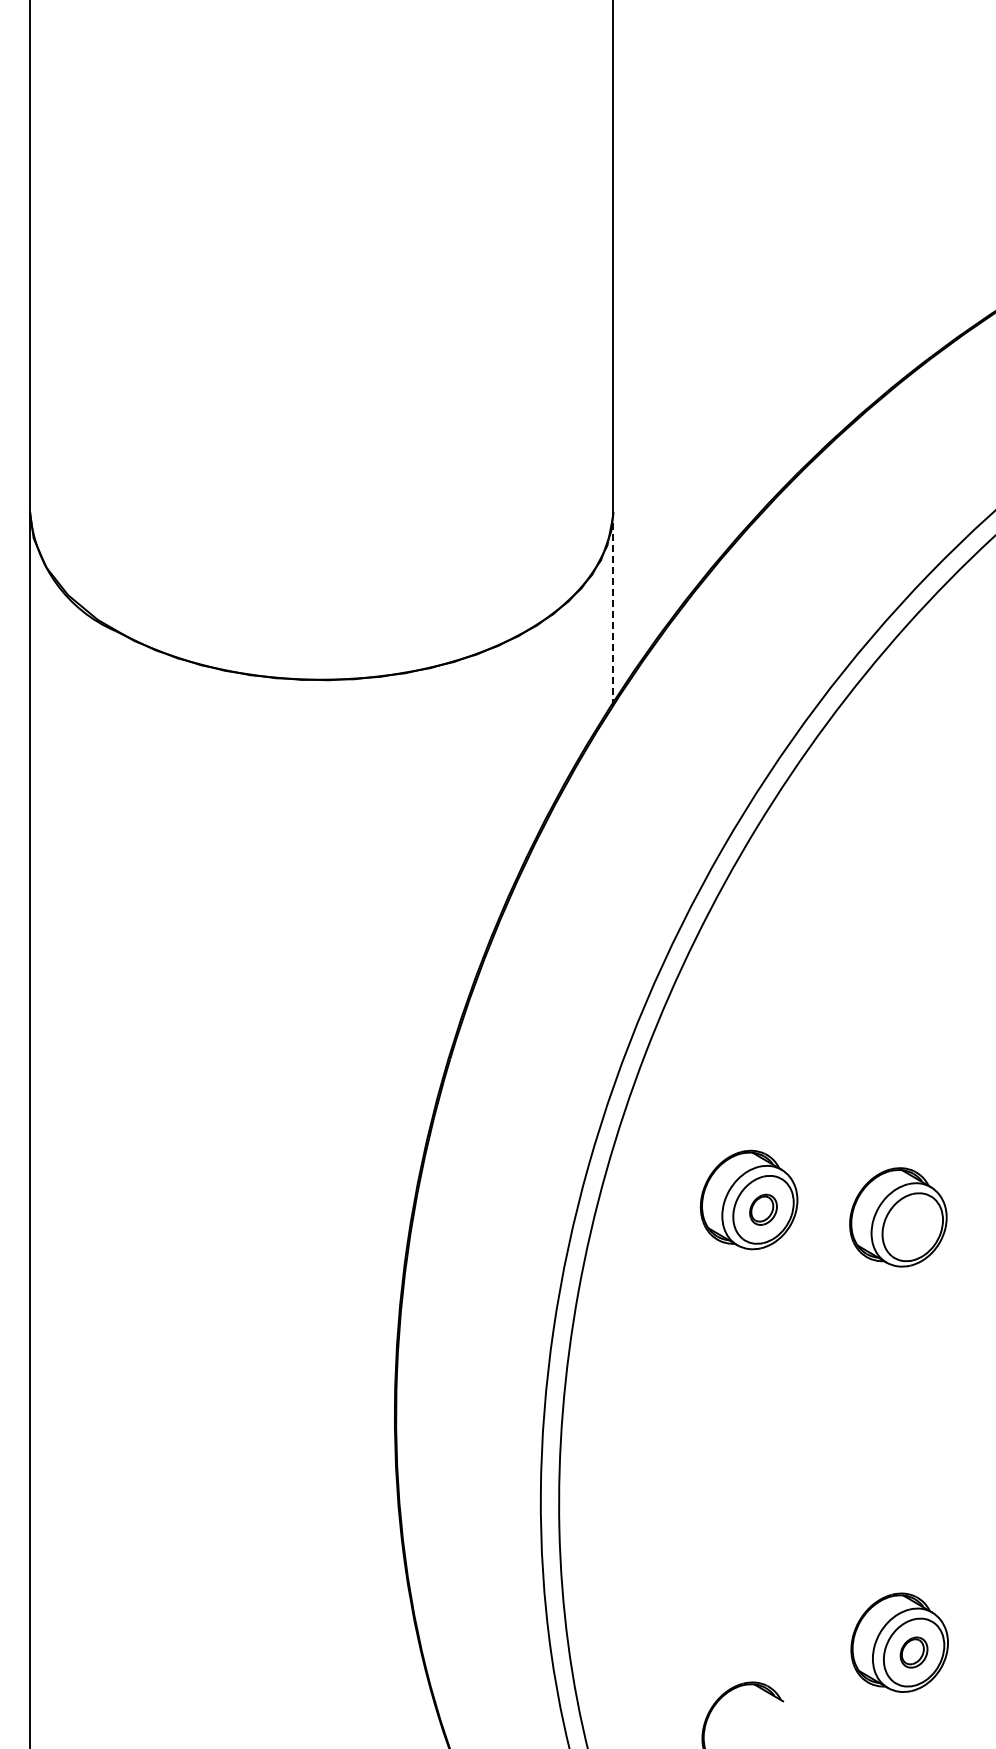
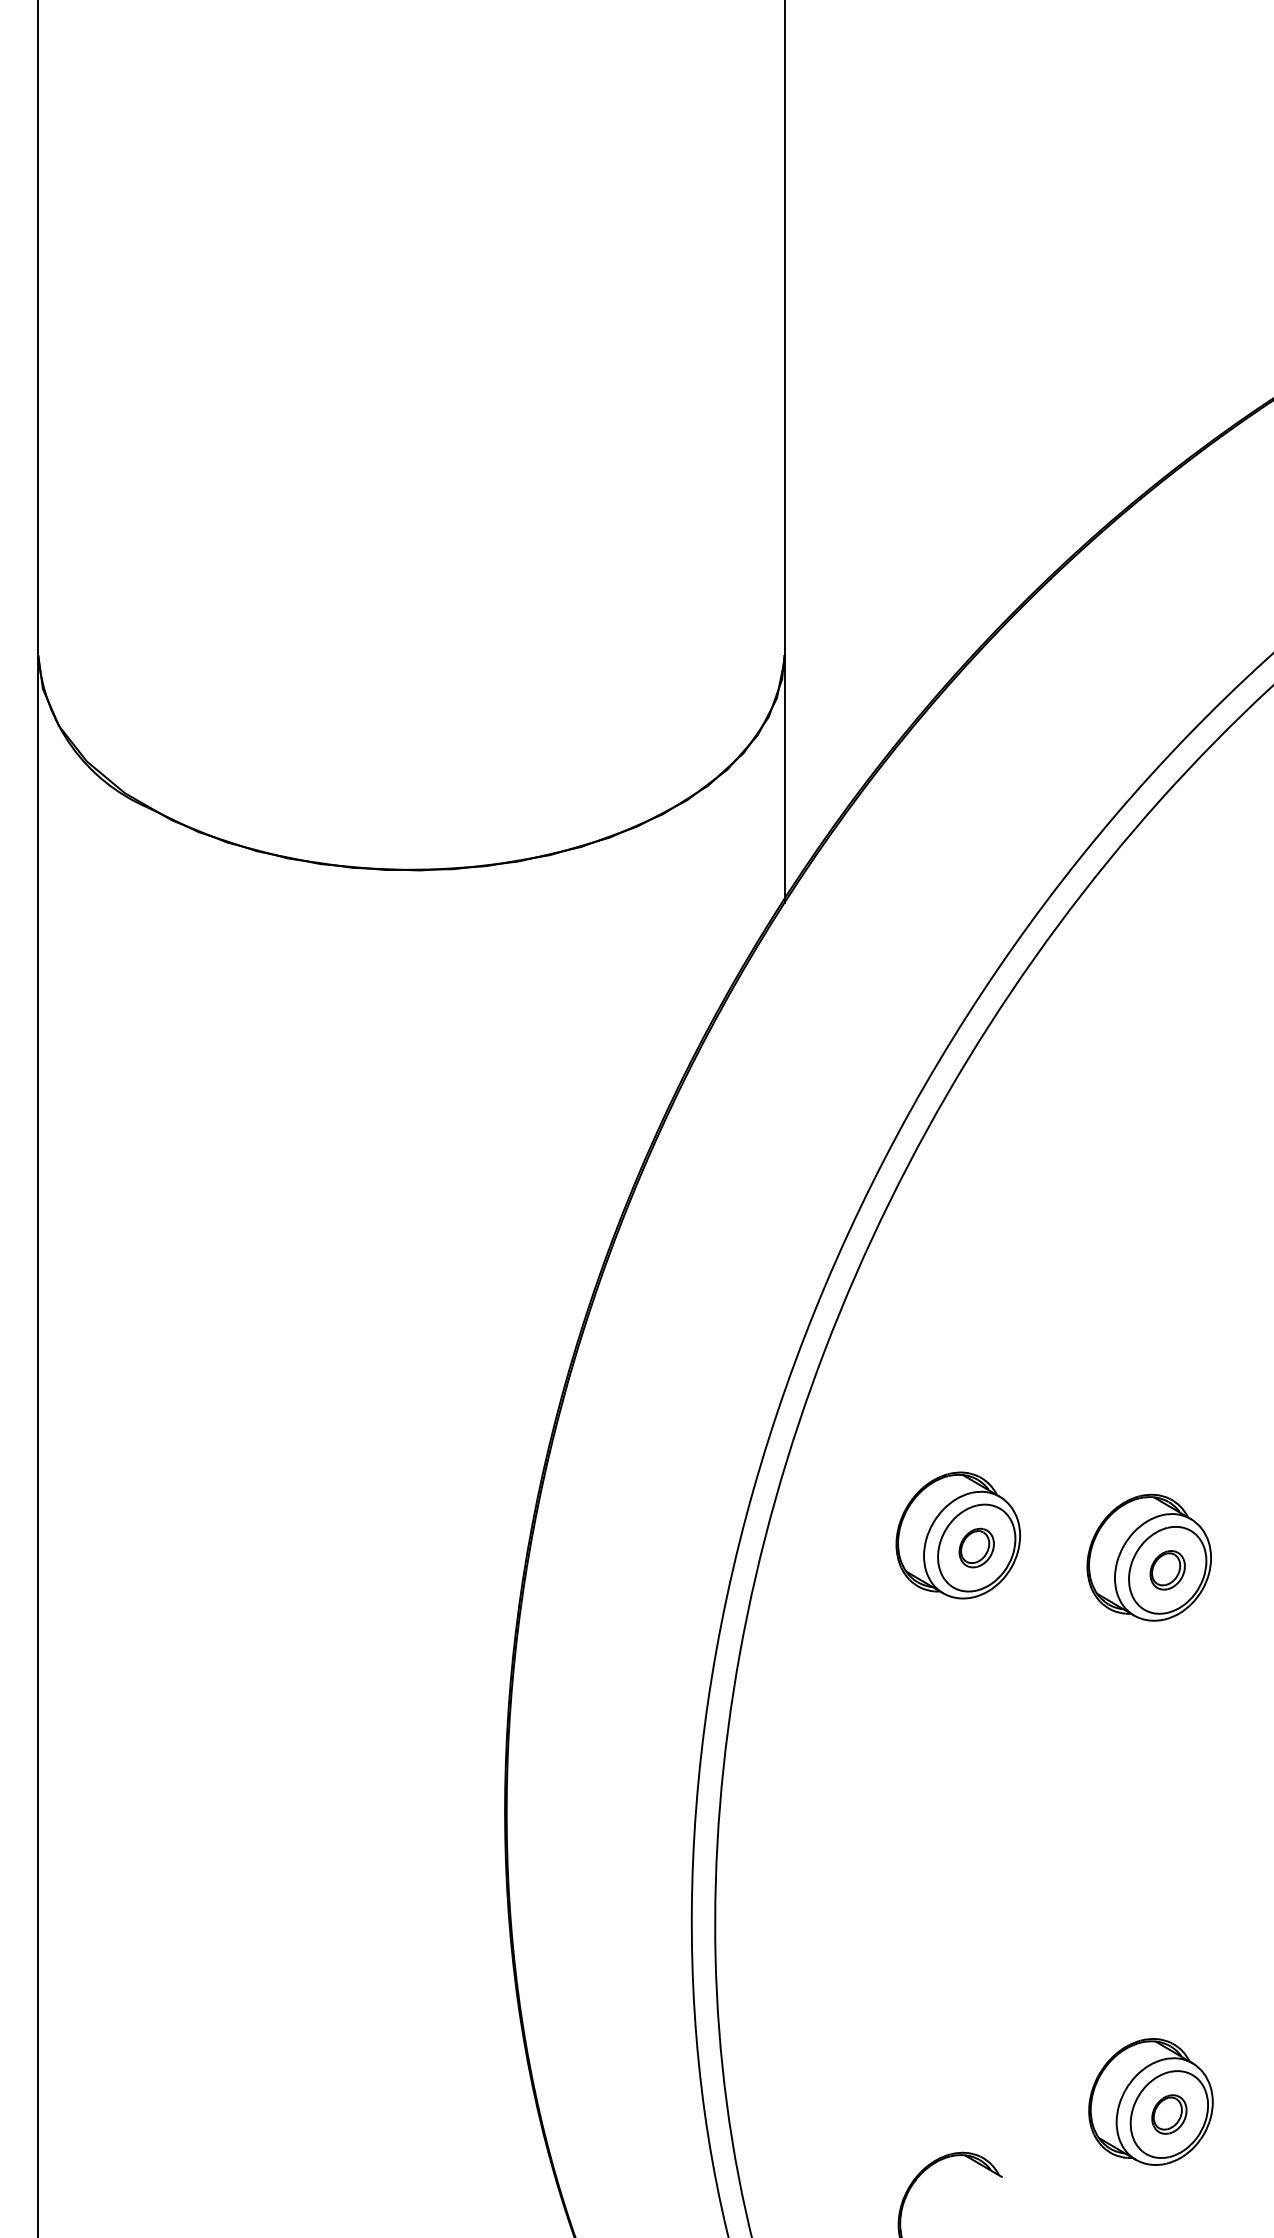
line: (613, 608) -> (784, 778), dashed -> solid
part: (912, 1227) -> (1167, 1570), added

